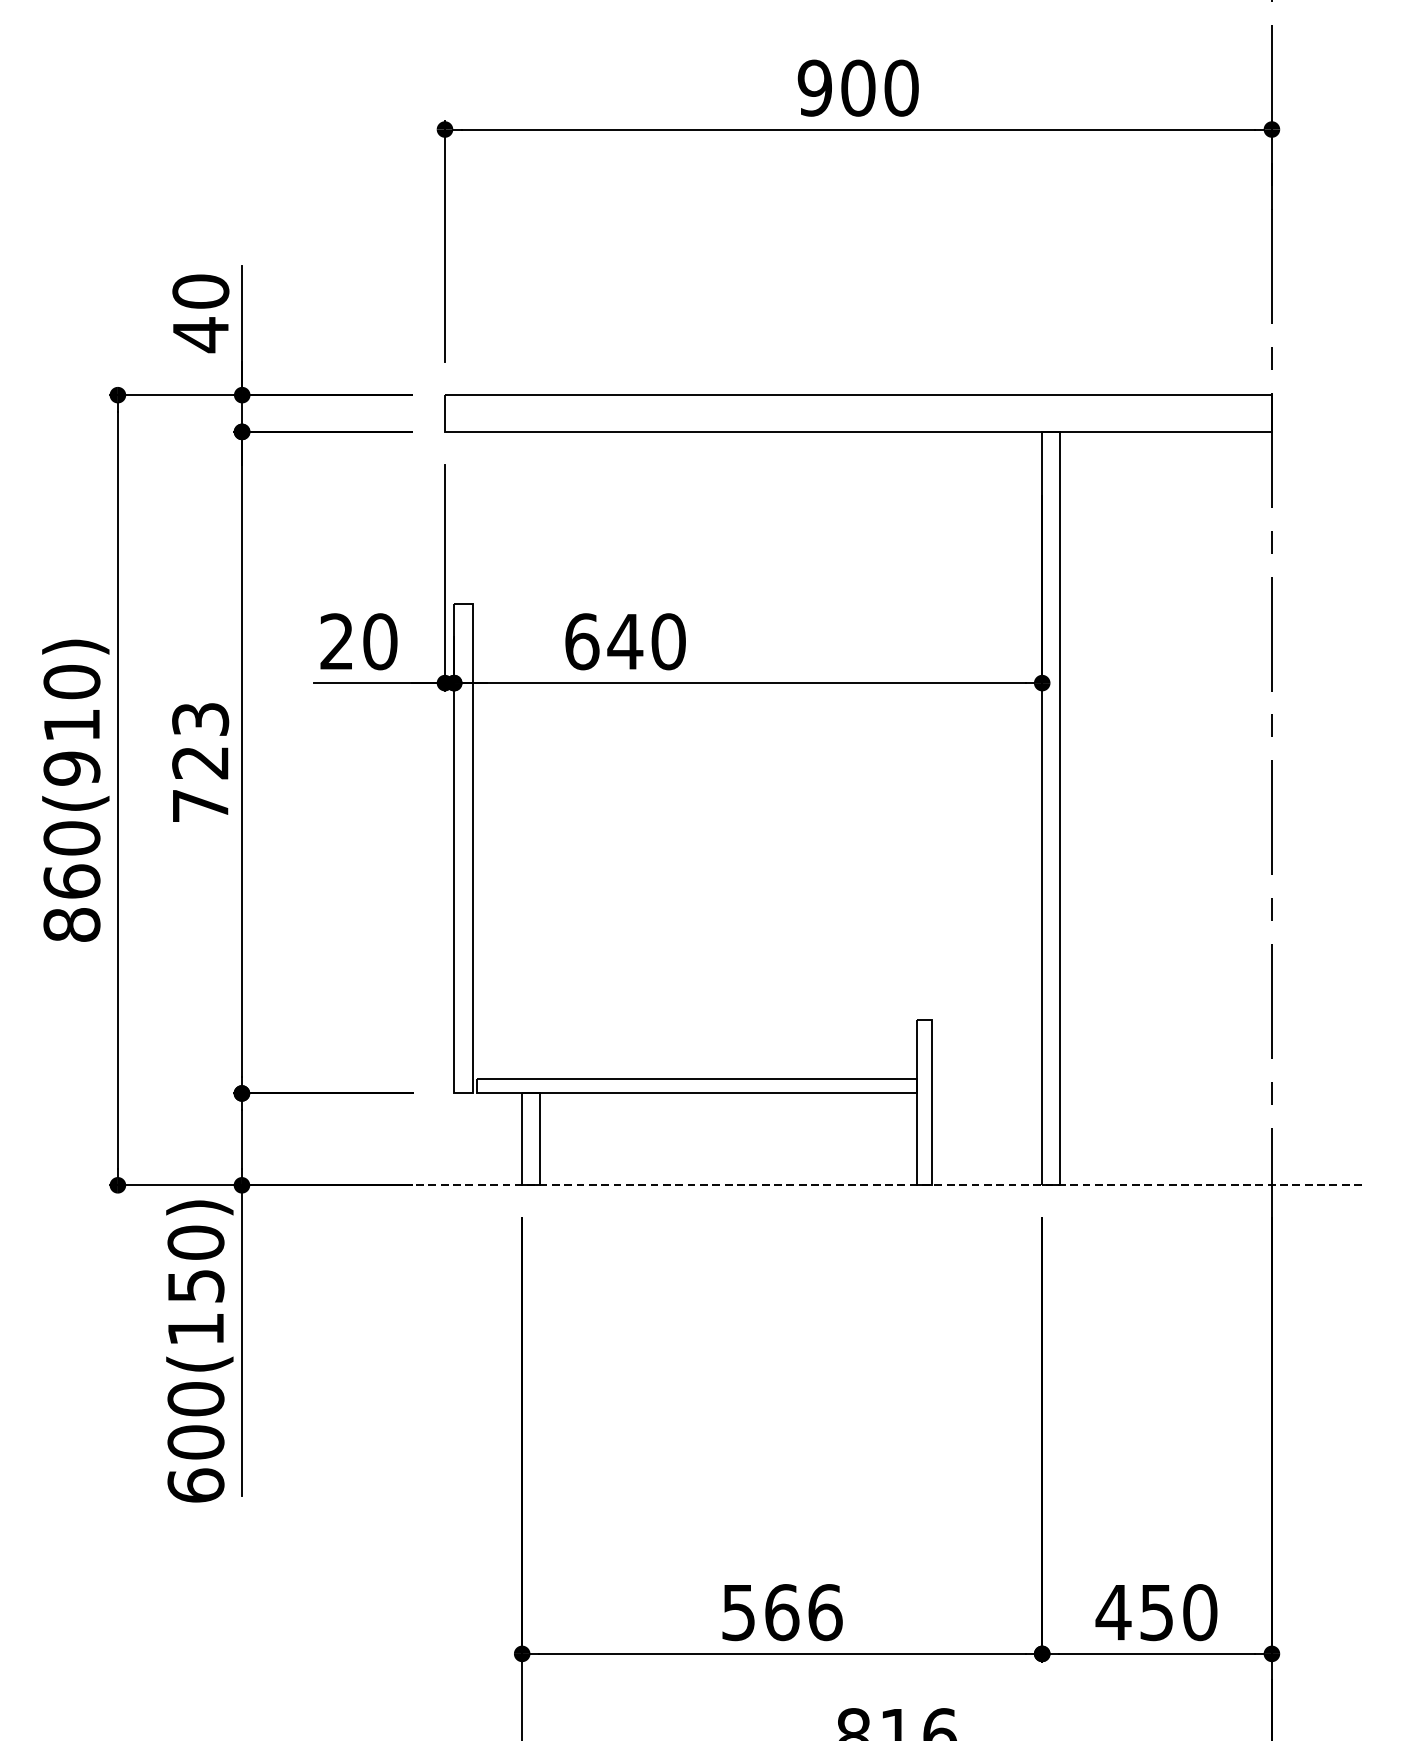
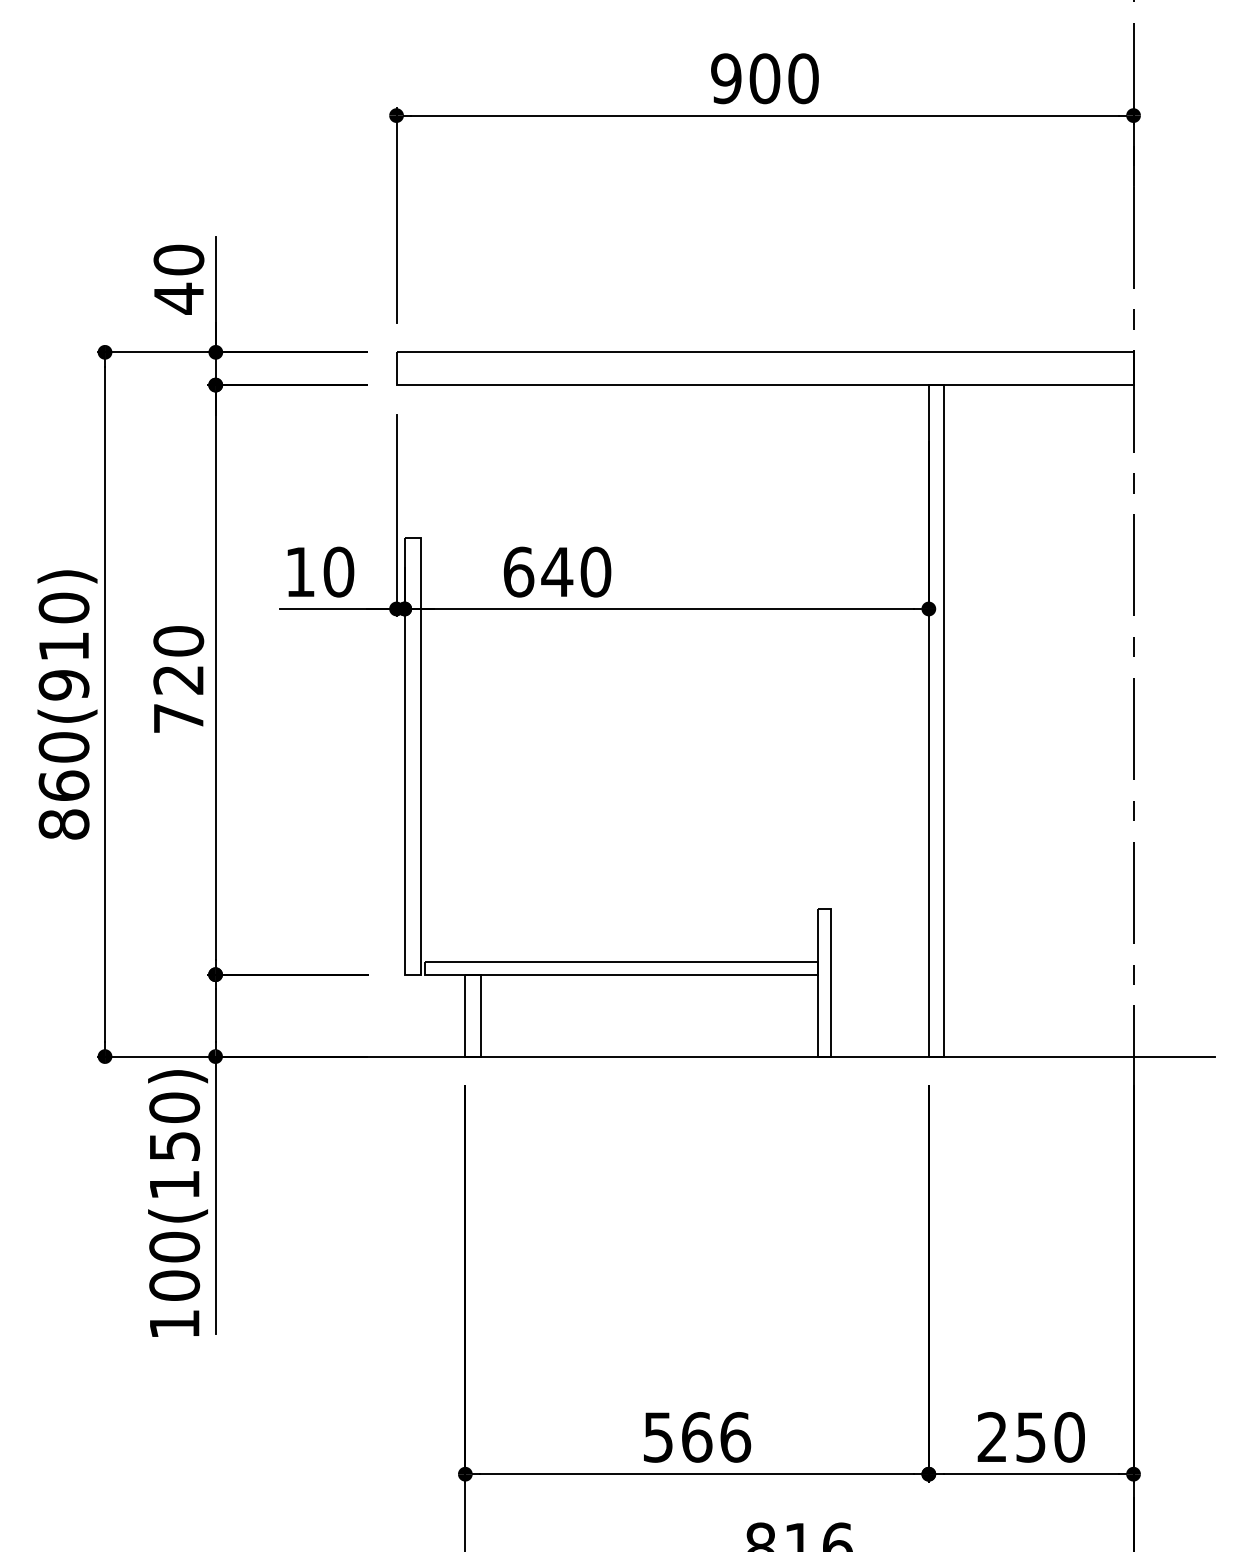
text: (336, 641) -> (299, 571), 20 -> 10
text: (200, 719) -> (178, 641), 723 -> 720
line: (846, 1185) -> (754, 1056), dashed -> solid
text: (195, 1484) -> (174, 1323), 600(150) -> 100(150)
text: (1113, 1611) -> (992, 1436), 450 -> 250

